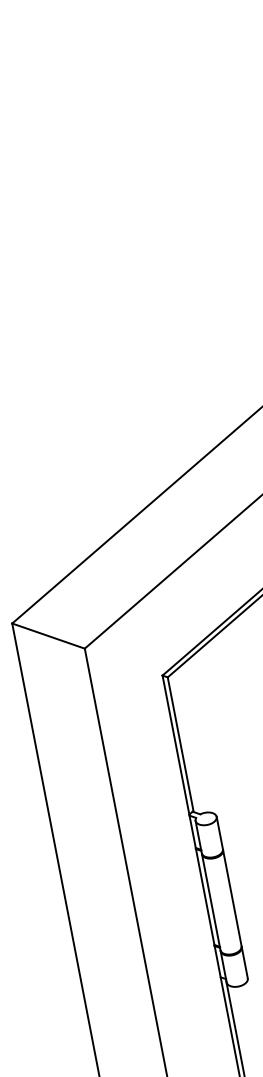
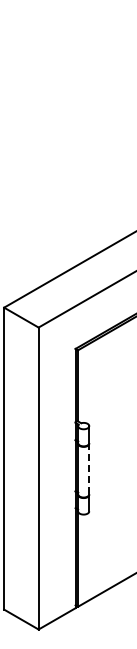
line: (232, 897) -> (89, 468), solid -> dashed

